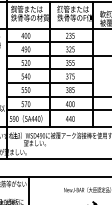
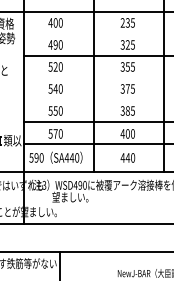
line: (49, 42) -> (93, 33), removed
line: (49, 69) -> (93, 77), removed
line: (49, 83) -> (93, 100), removed

